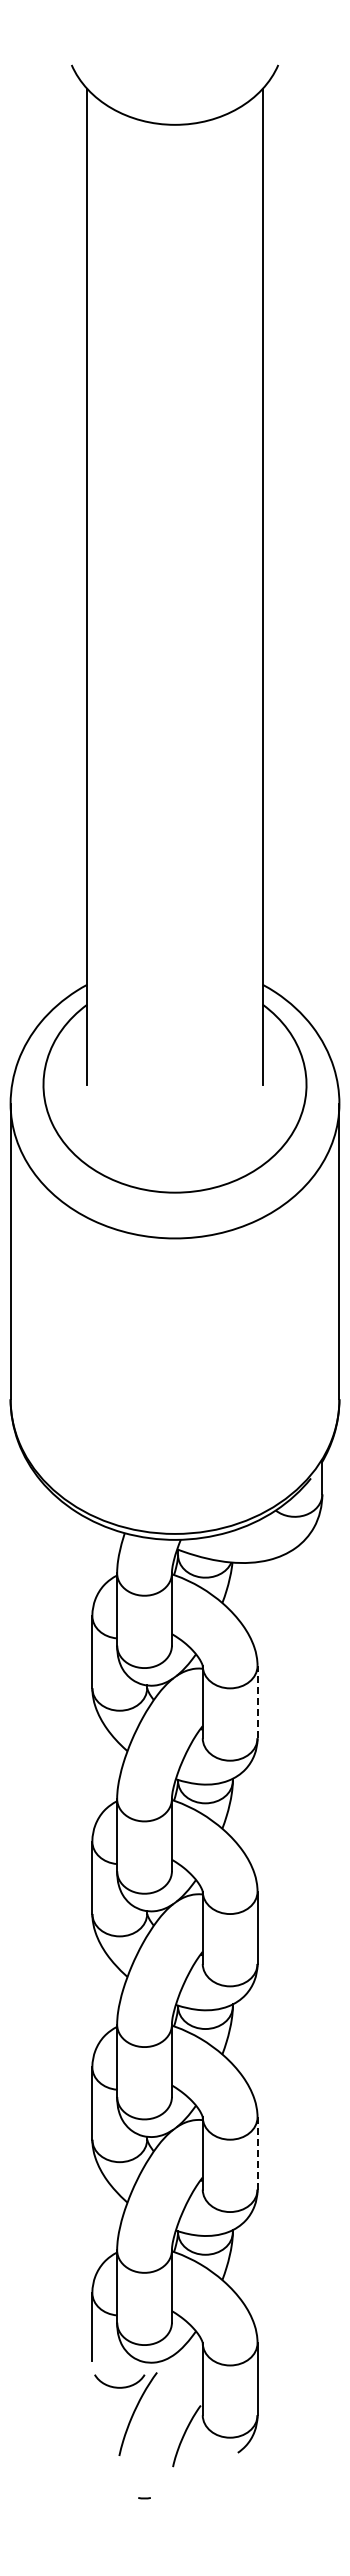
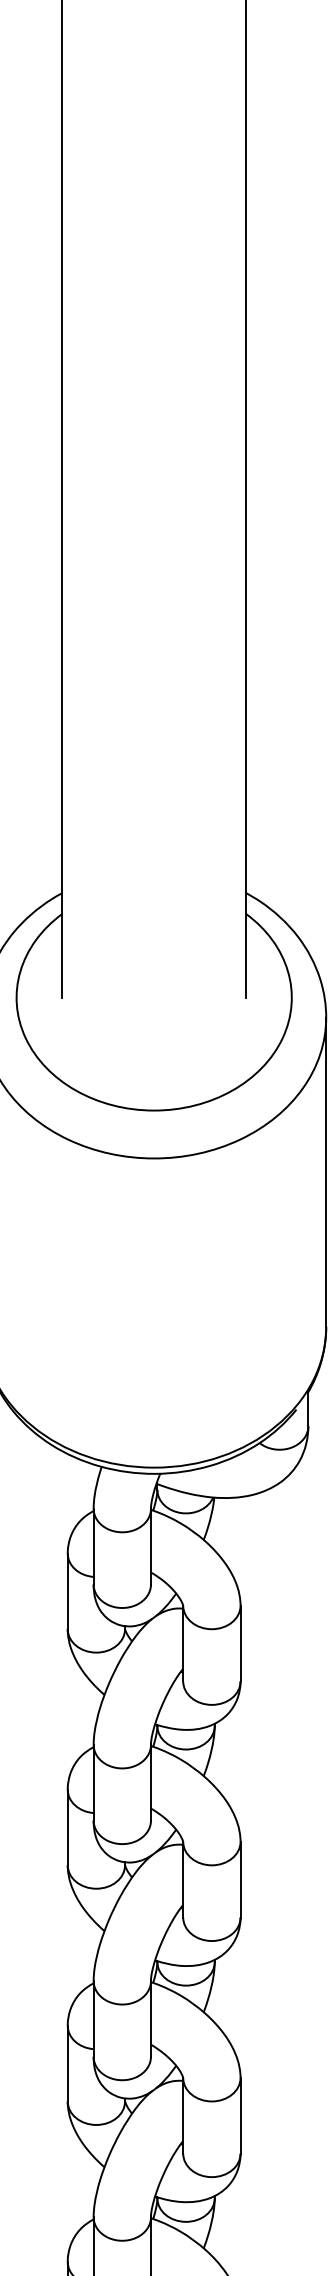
line: (257, 1701) -> (240, 1642), dashed -> solid
line: (257, 2152) -> (240, 2114), dashed -> solid

